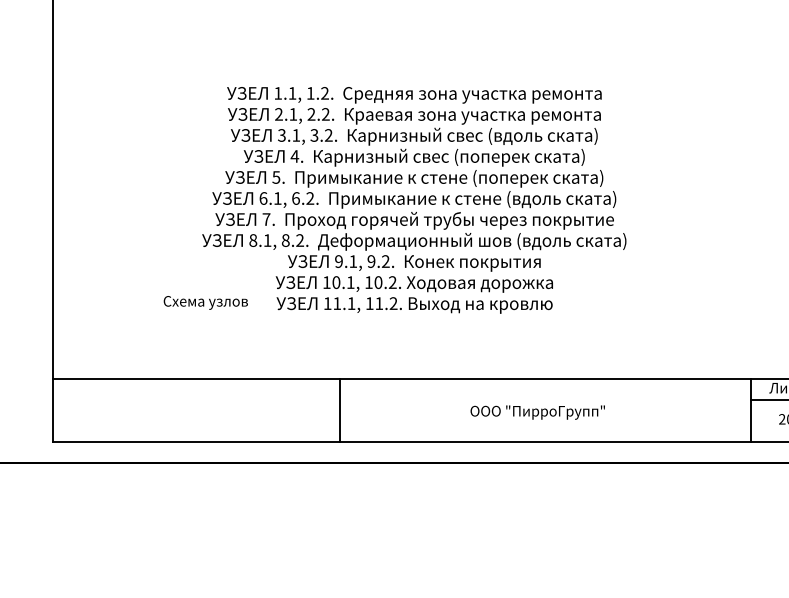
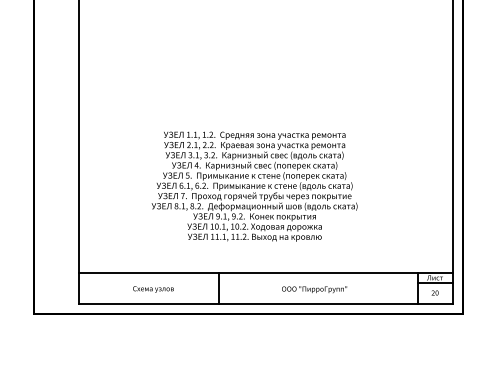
text: (205, 302) -> (153, 289), moved

